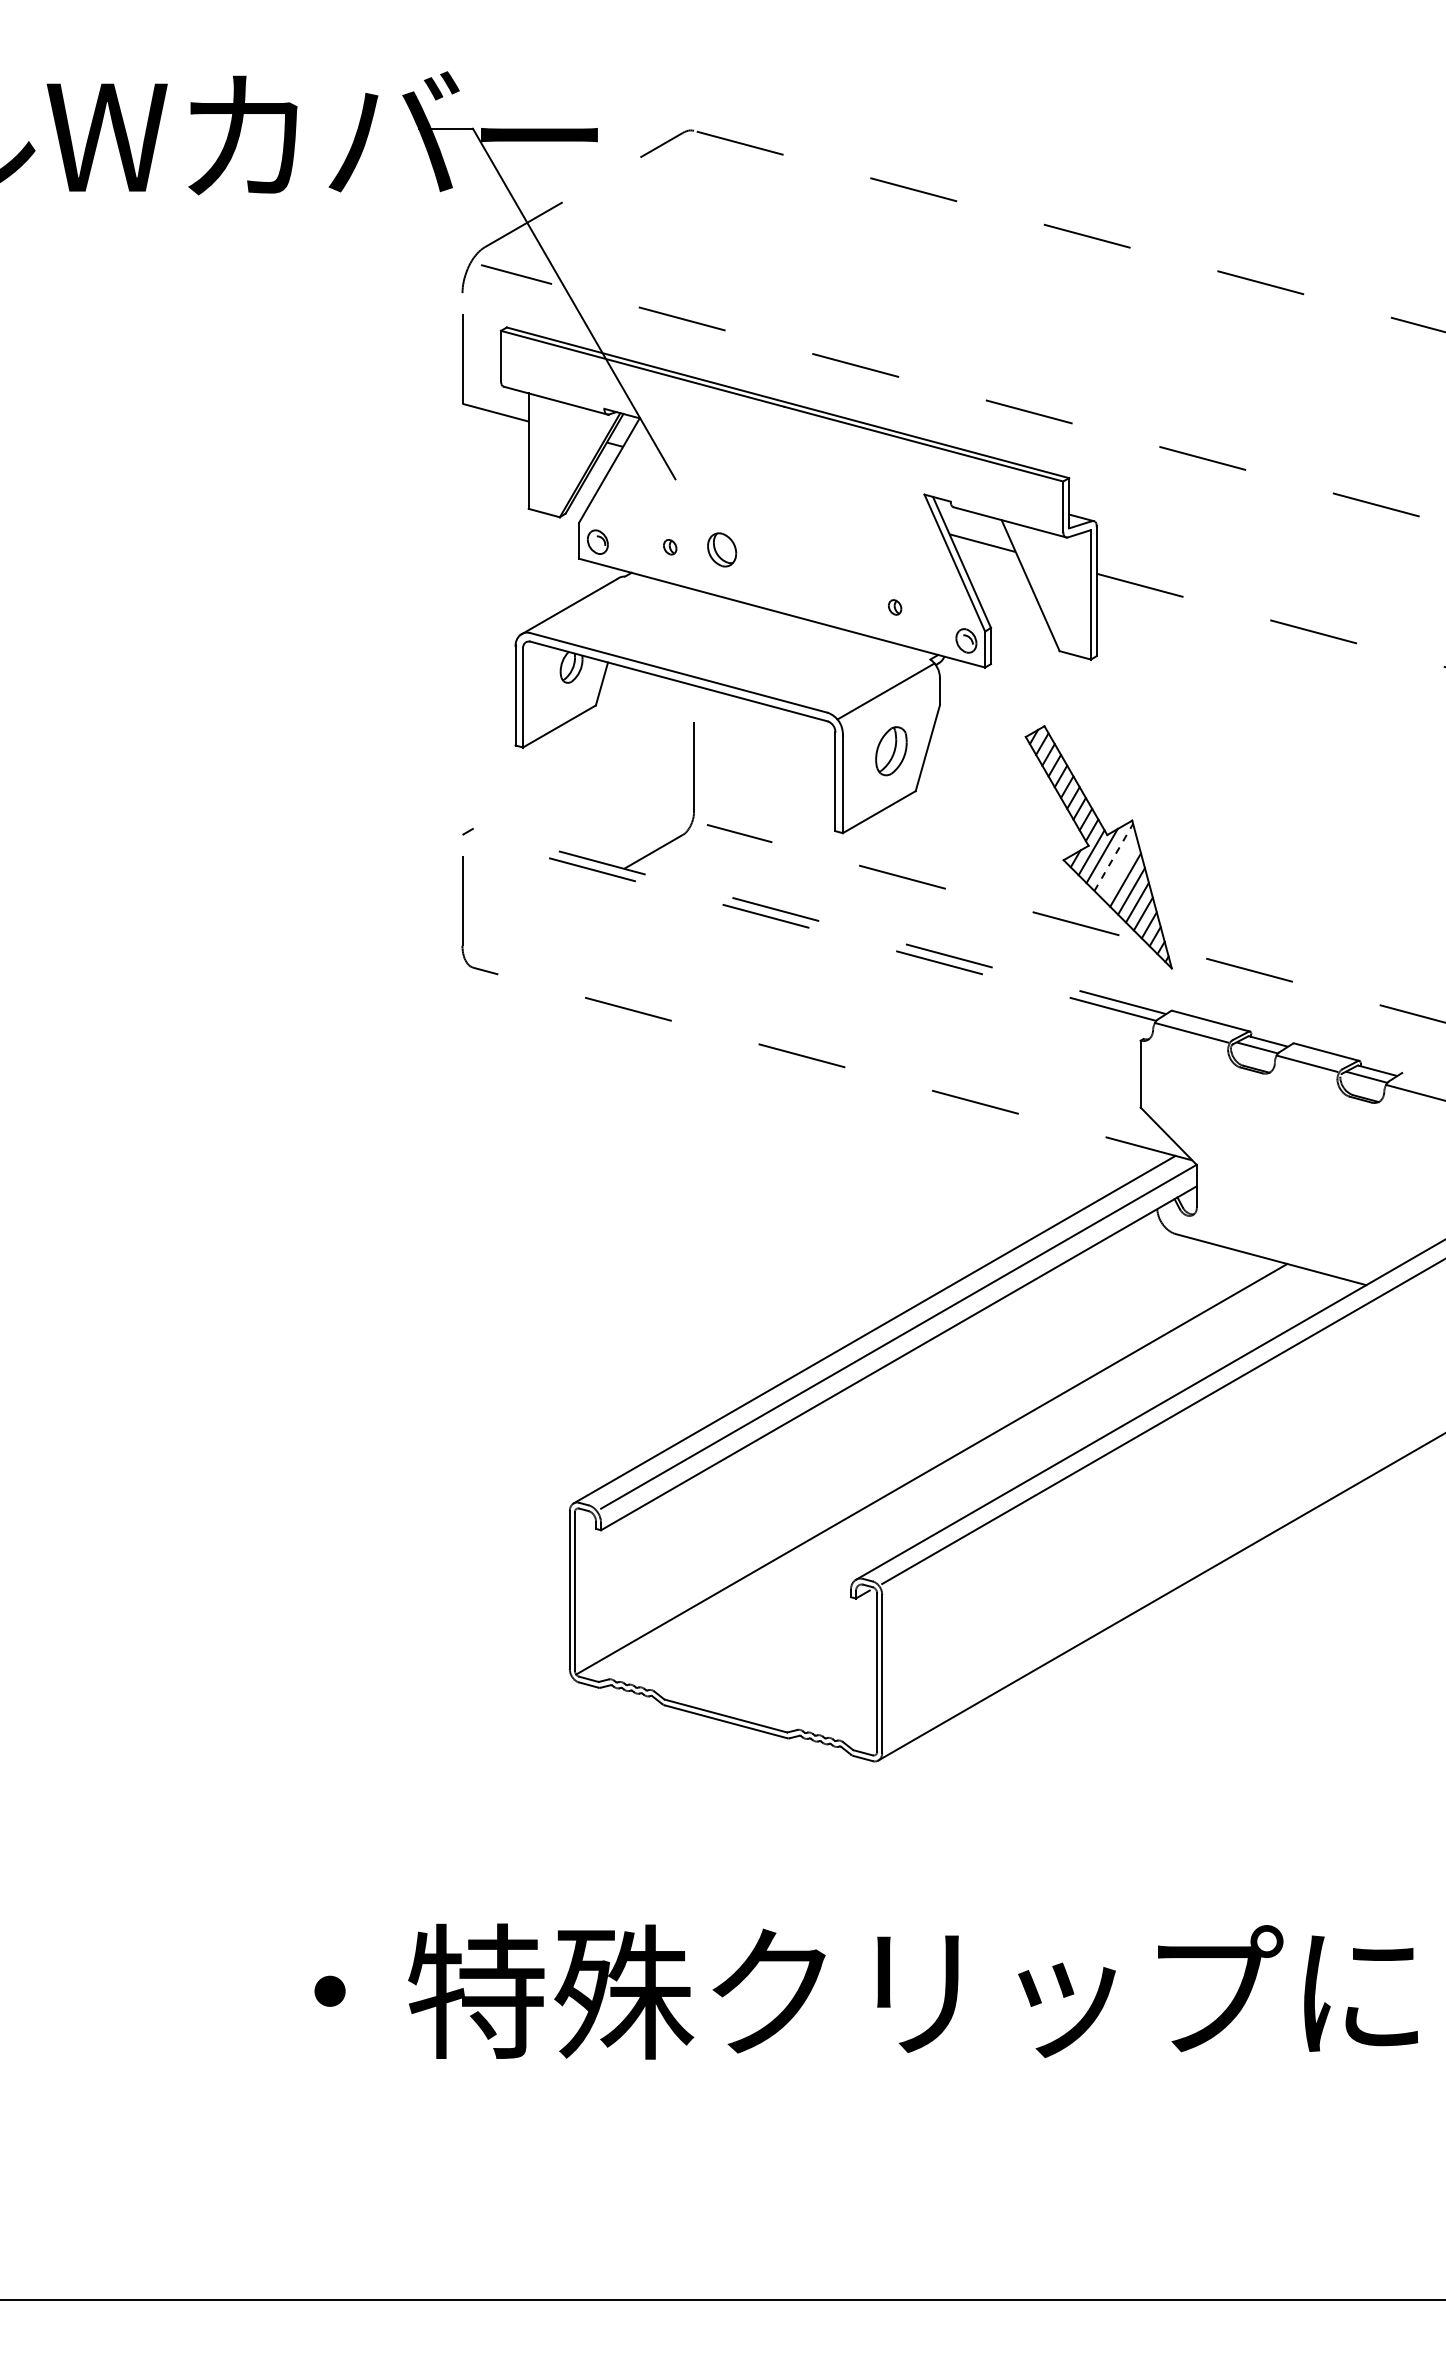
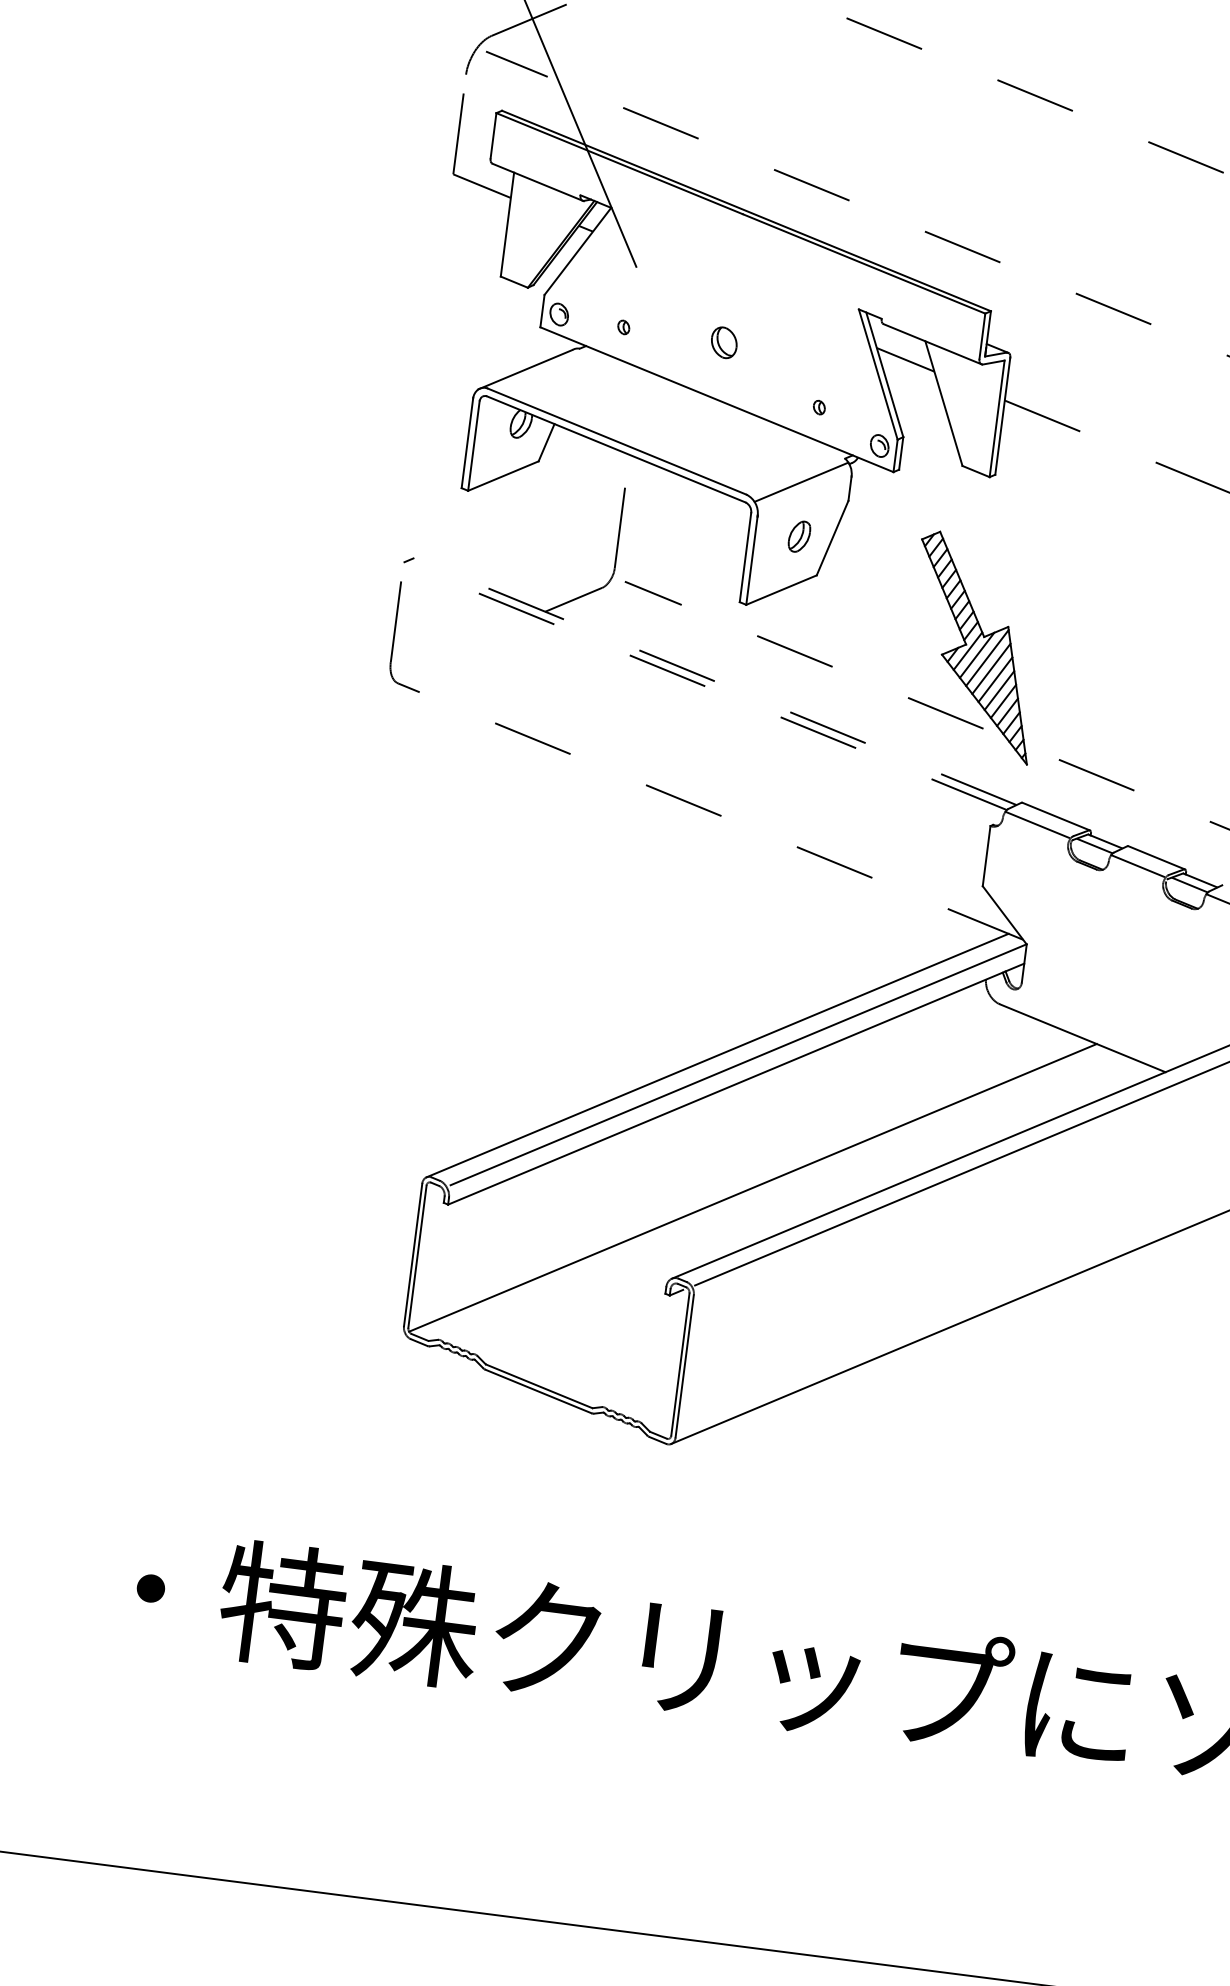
part: (722, 549) -> (724, 342), moved
part: (891, 751) -> (799, 536), size x0.71
line: (1113, 857) -> (987, 657), dashed -> solid
line: (1119, 868) -> (991, 668), added

